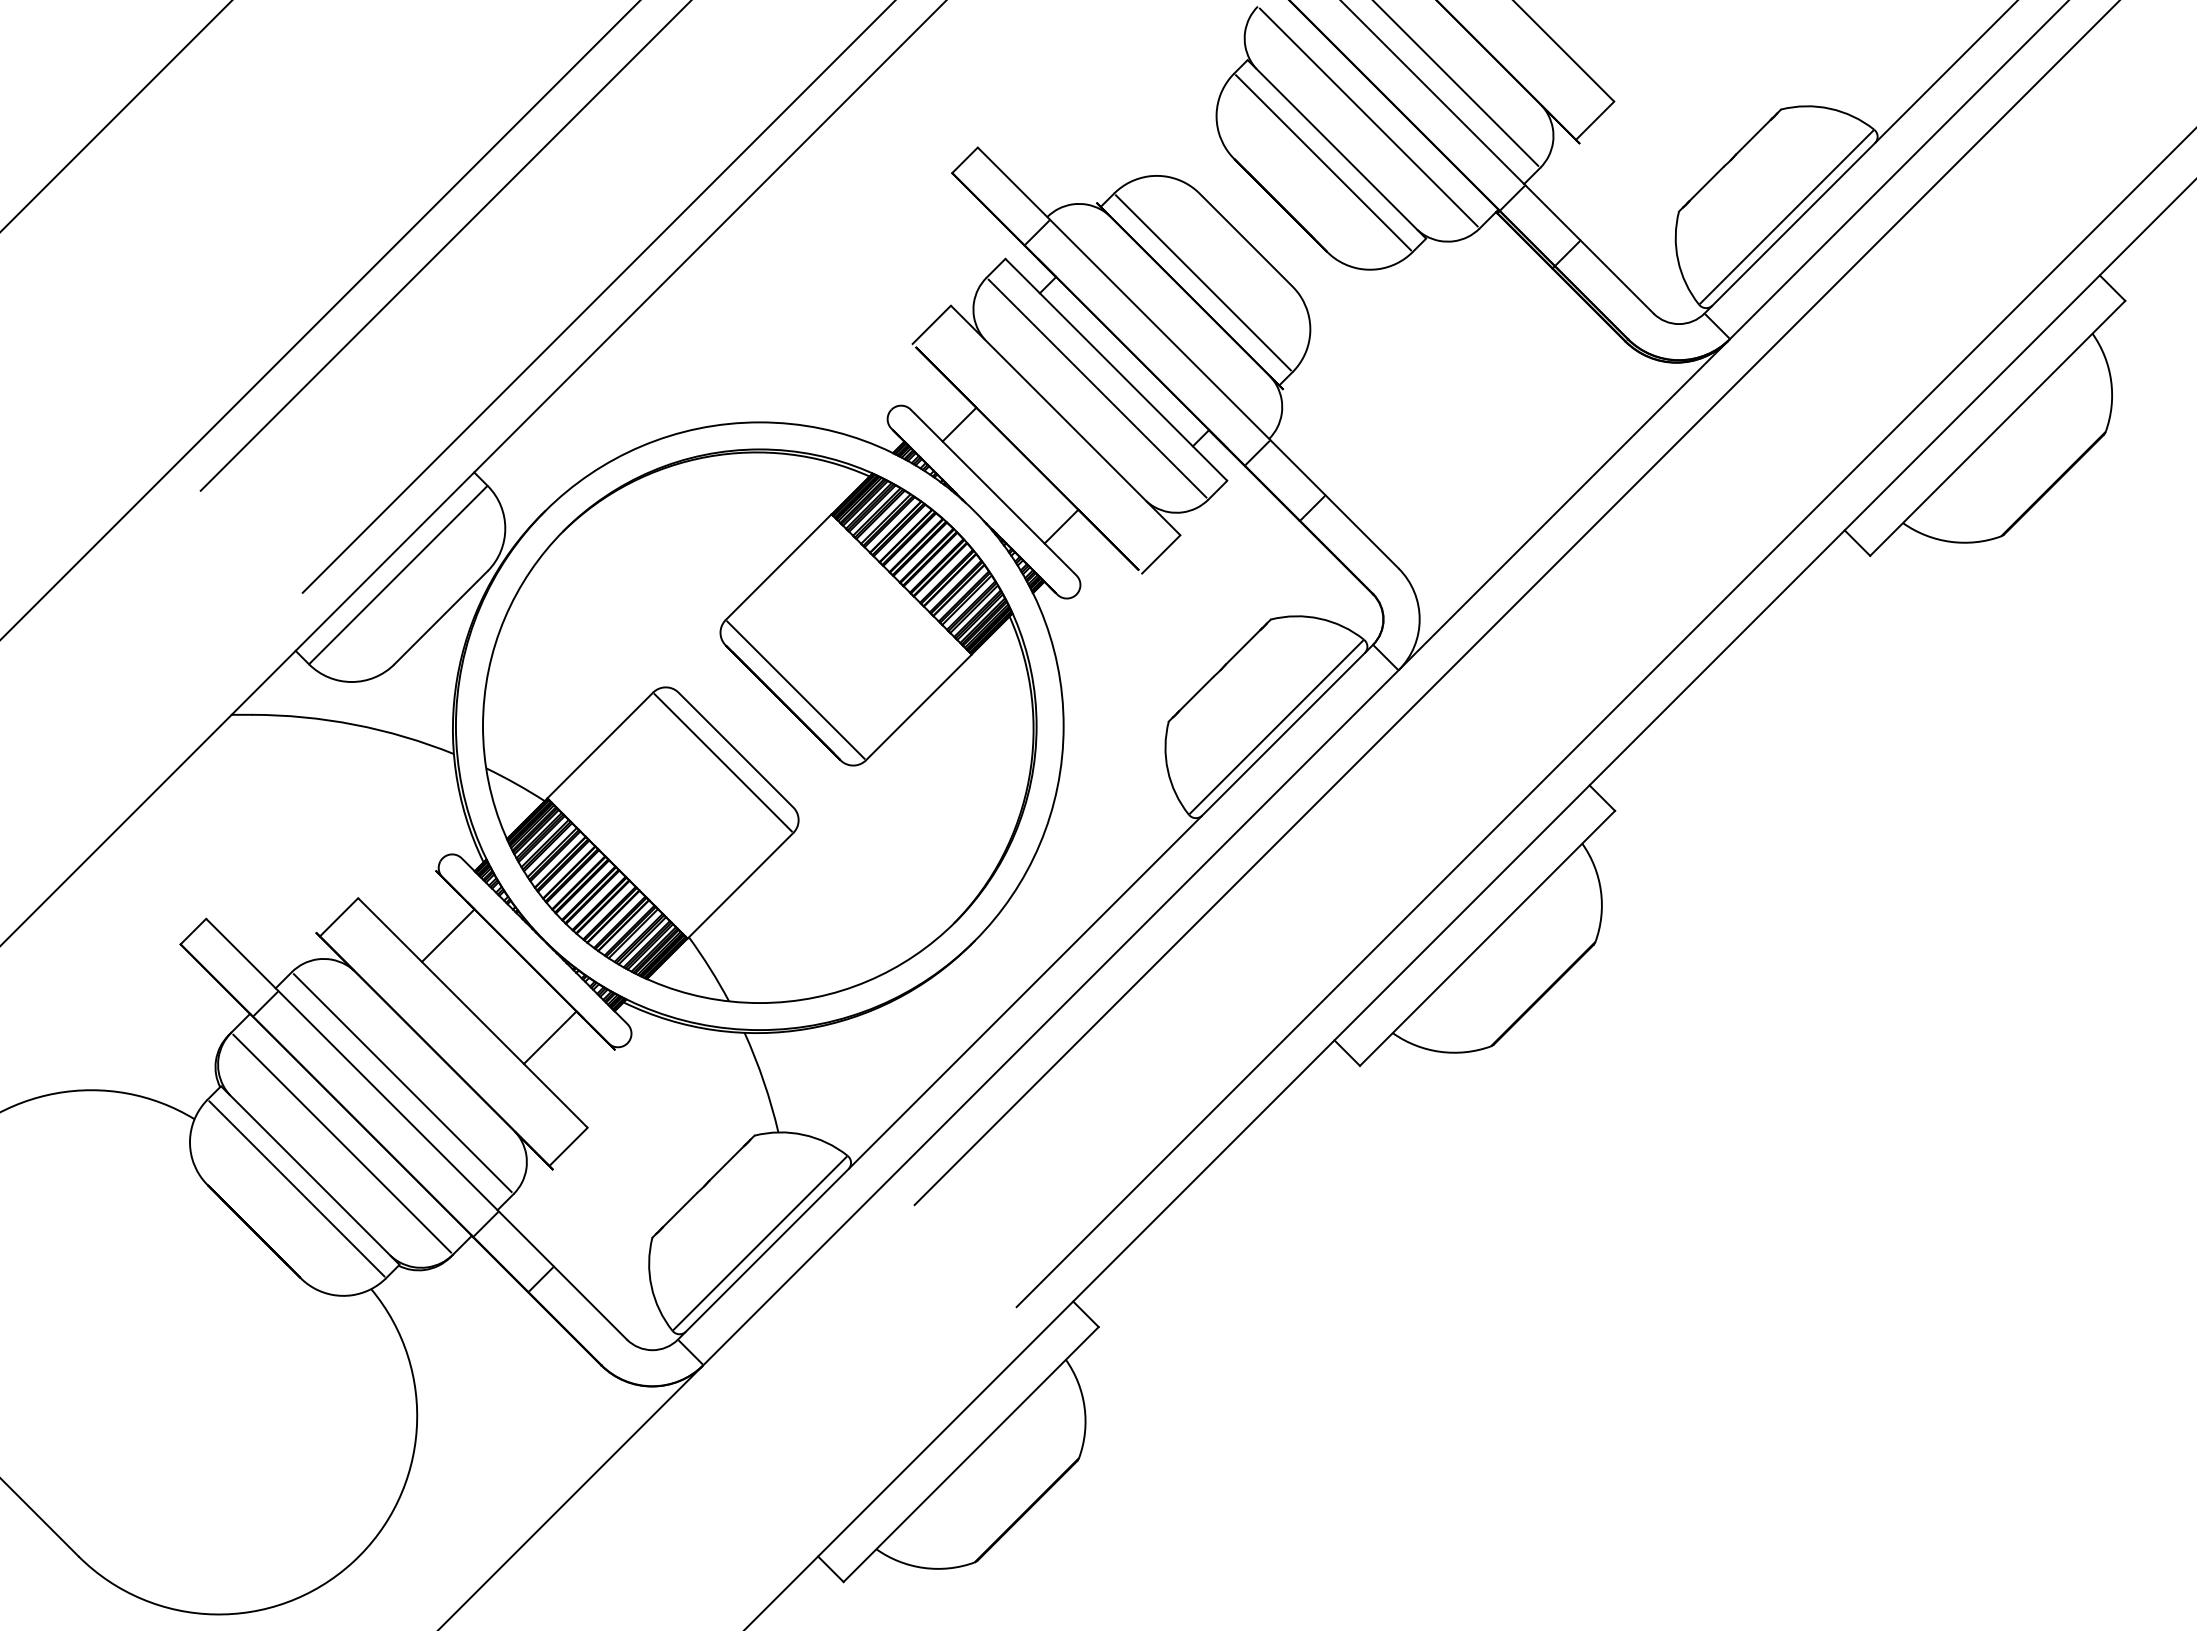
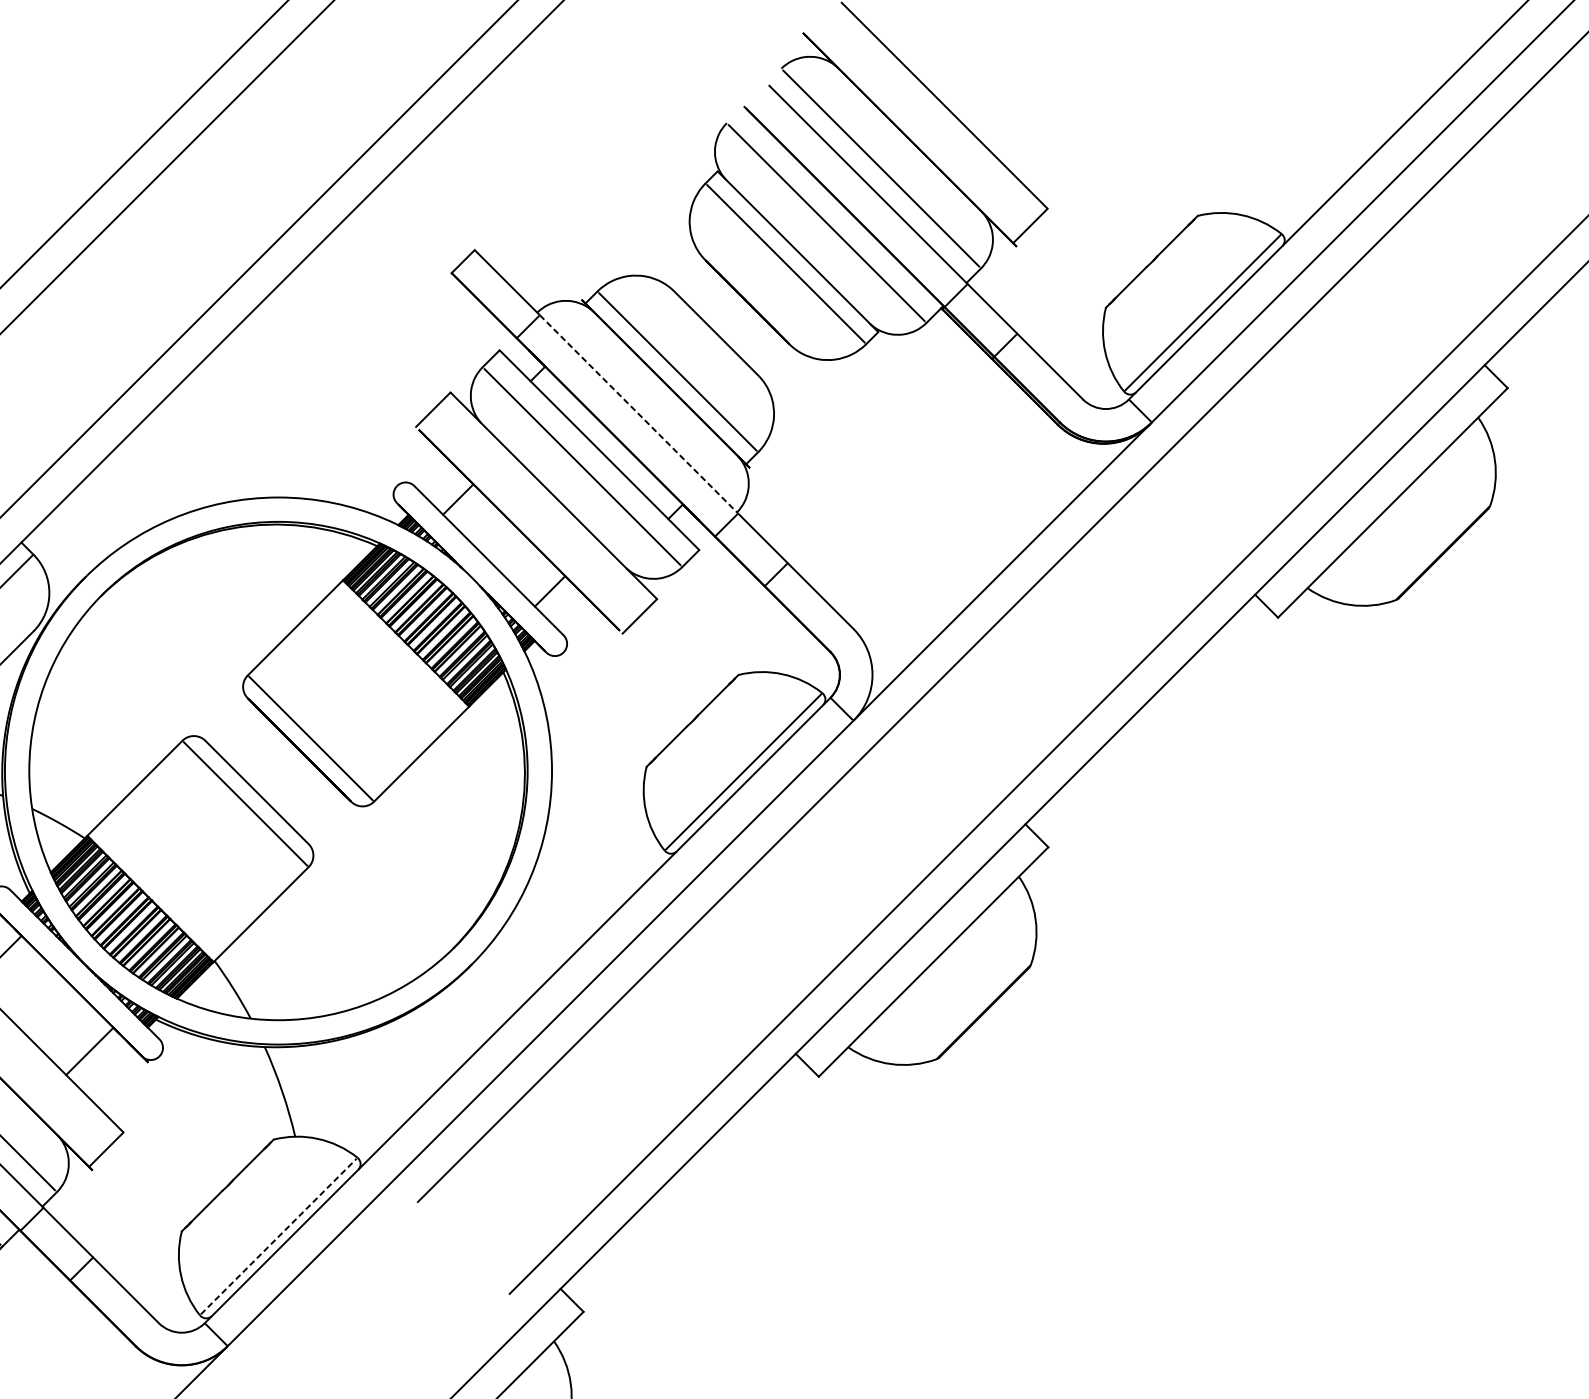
line: (1160, 330) -> (639, 414), solid -> dashed
line: (760, 1243) -> (279, 1236), solid -> dashed

